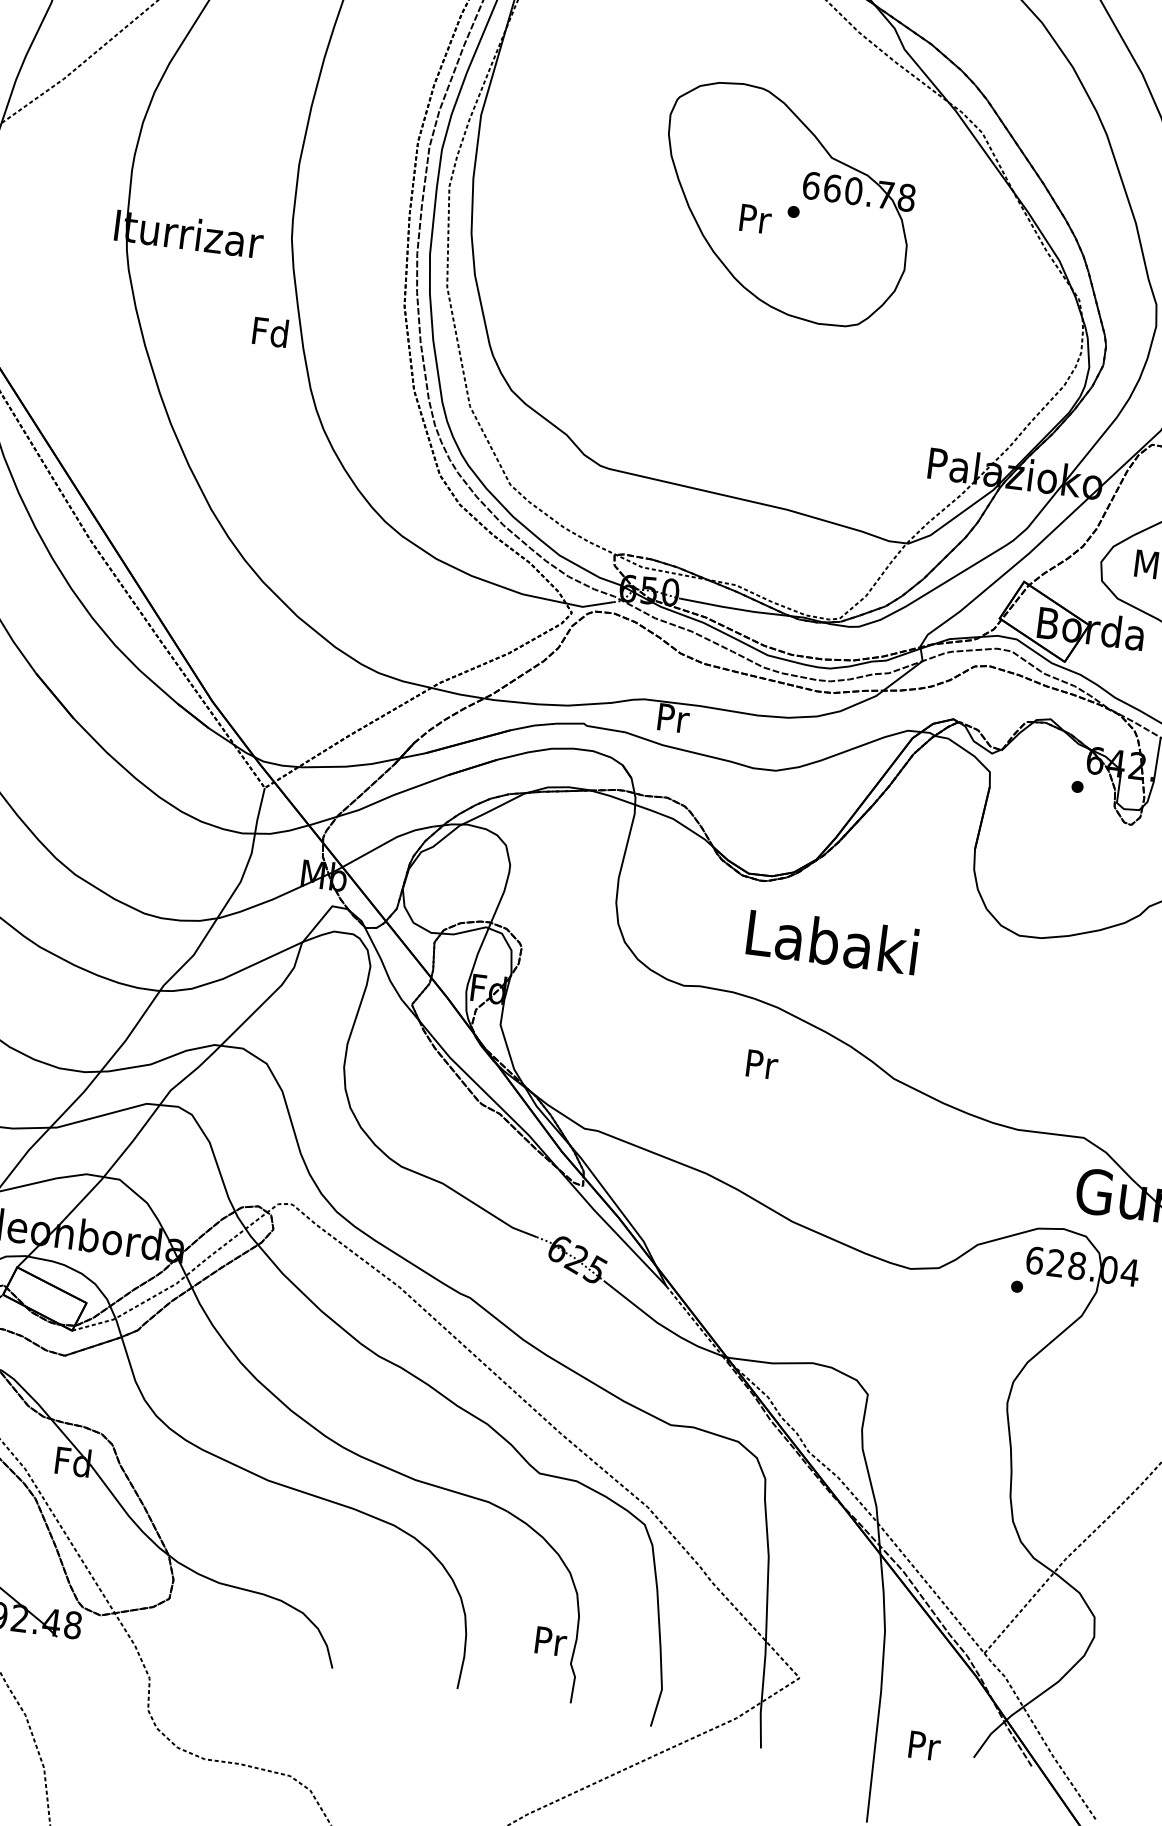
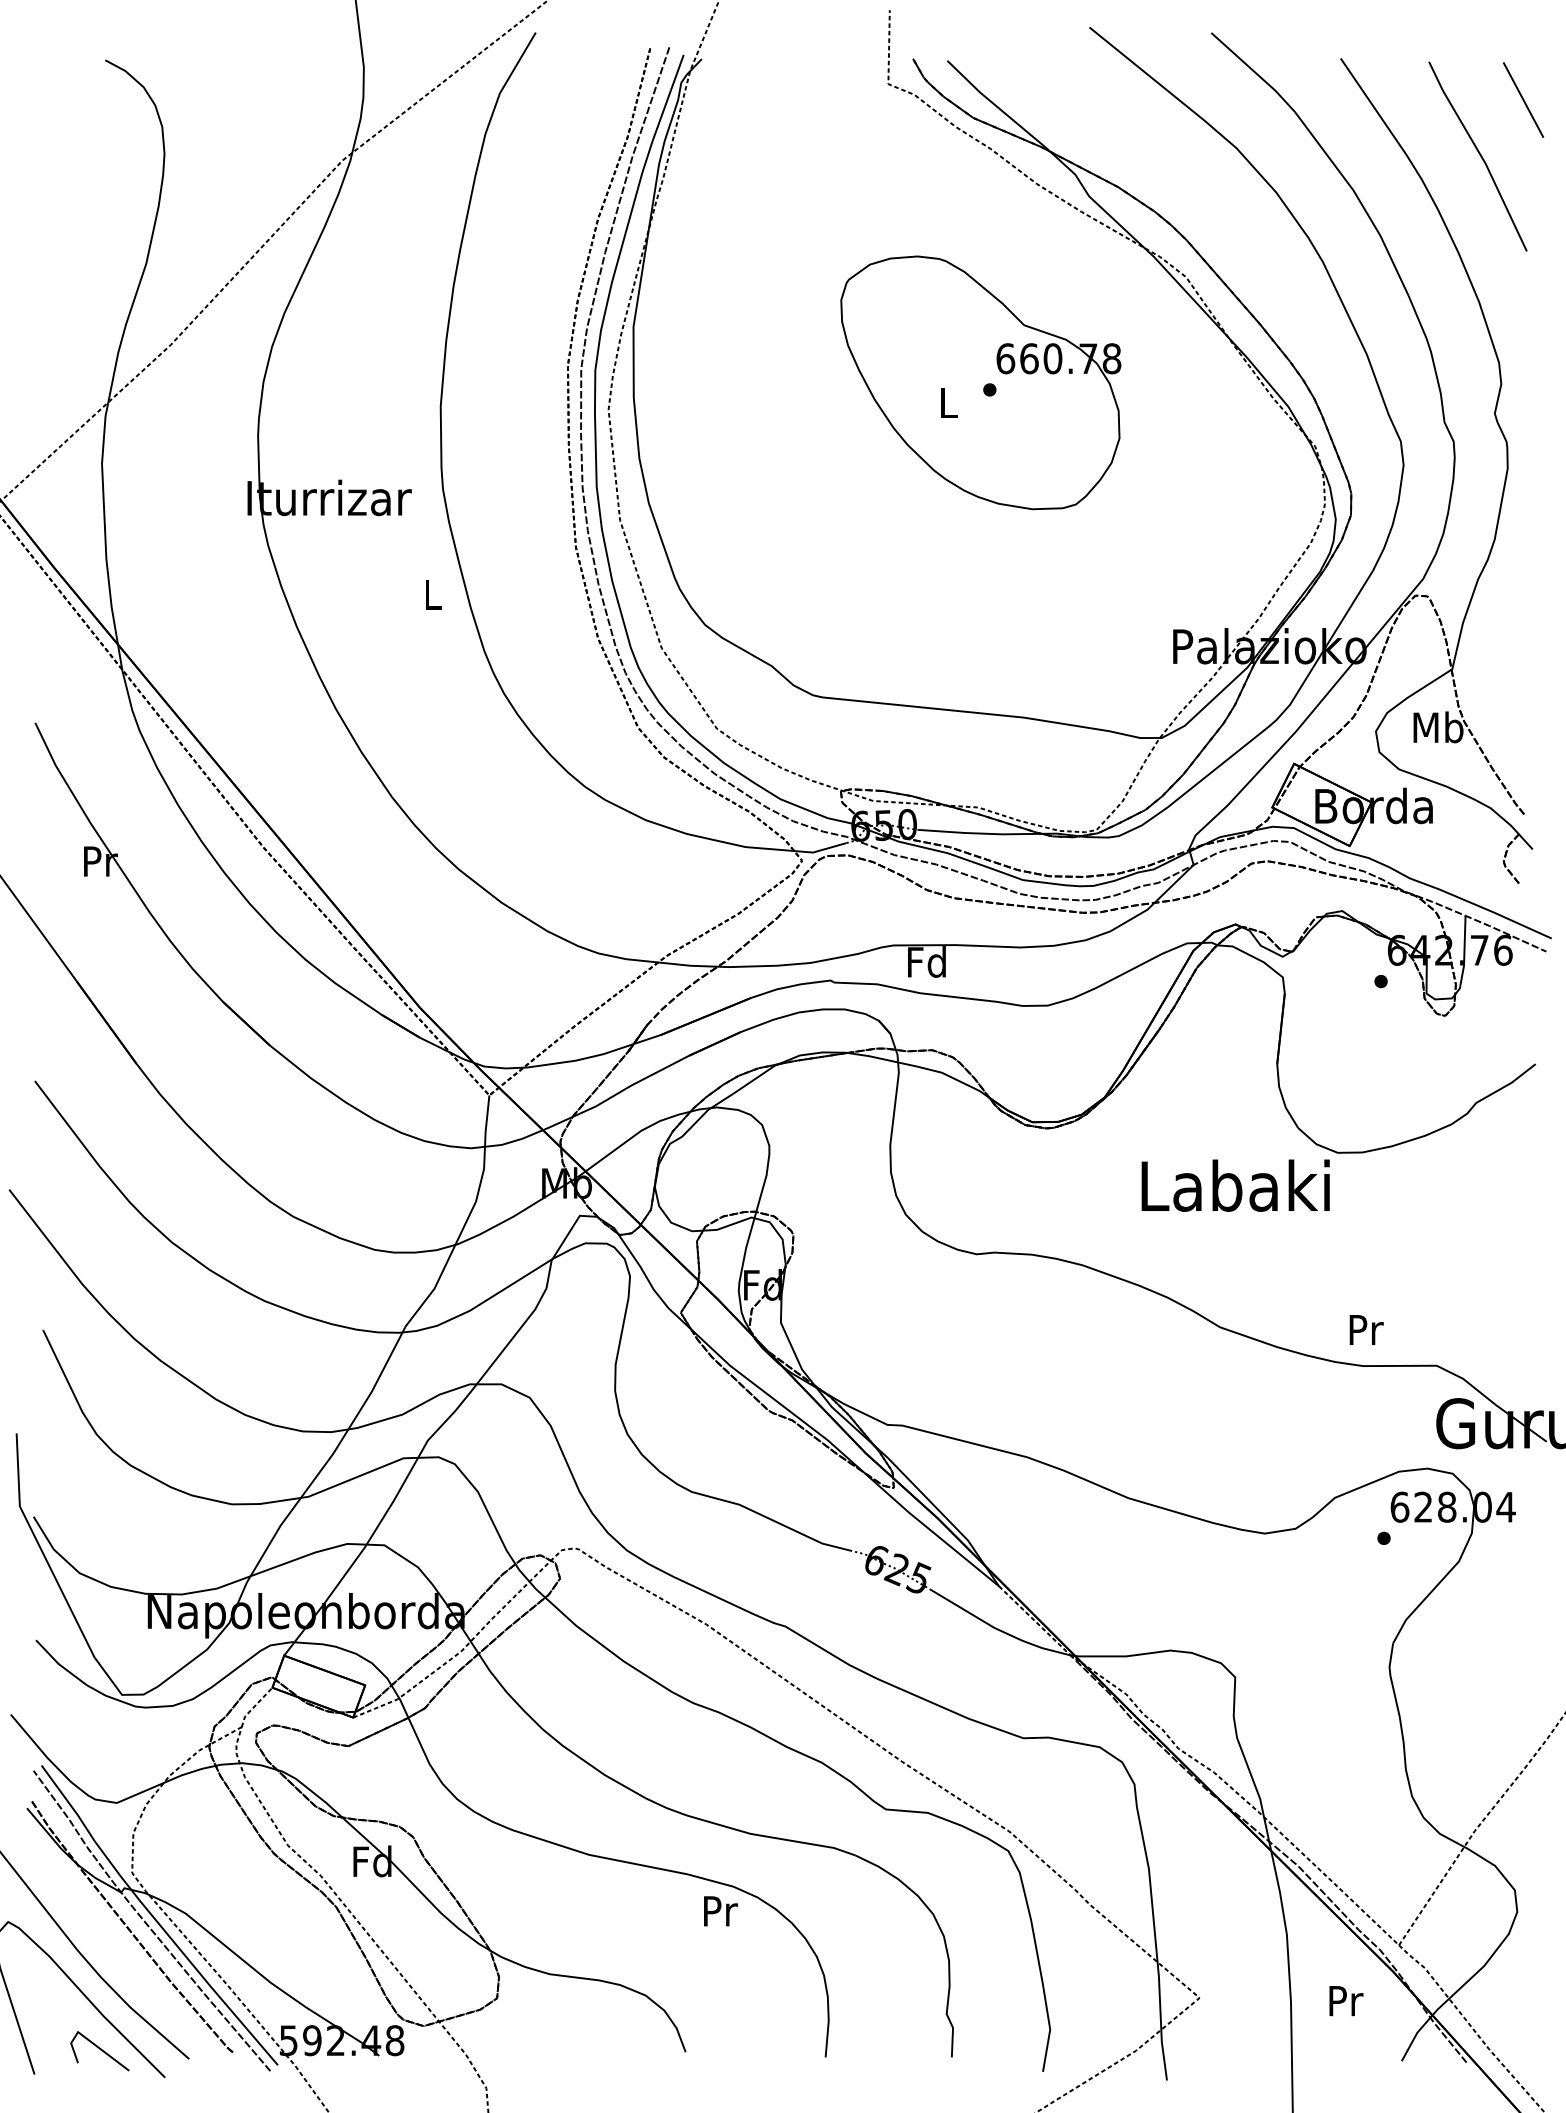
text: (755, 219) -> (949, 403), Pr -> L
text: (270, 332) -> (432, 594), Fd -> L
text: (672, 717) -> (926, 961), Pr -> Fd
text: (832, 941) -> (1235, 1185), moved
text: (762, 1064) -> (1366, 1329), moved
text: (550, 1641) -> (720, 1911), moved
text: (924, 1746) -> (1346, 2001), moved

